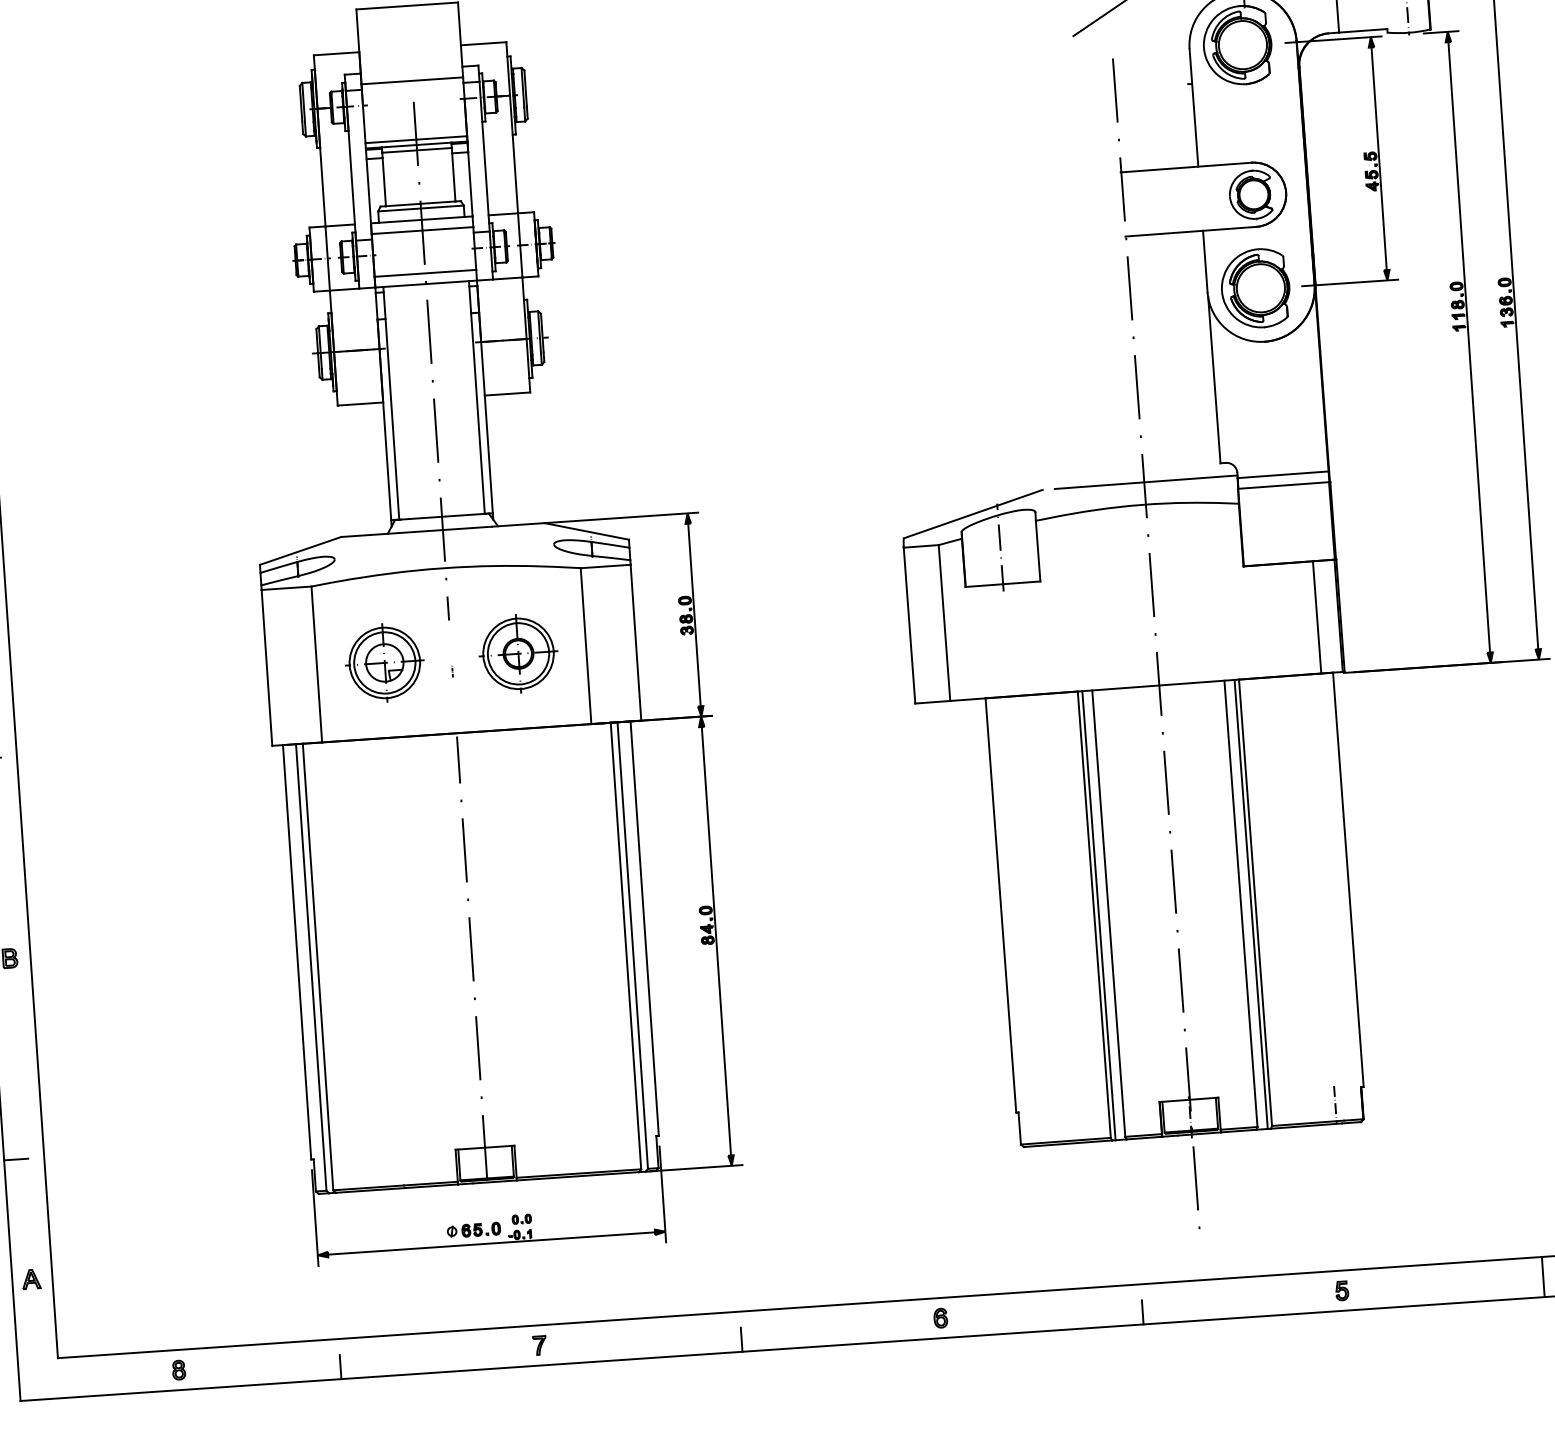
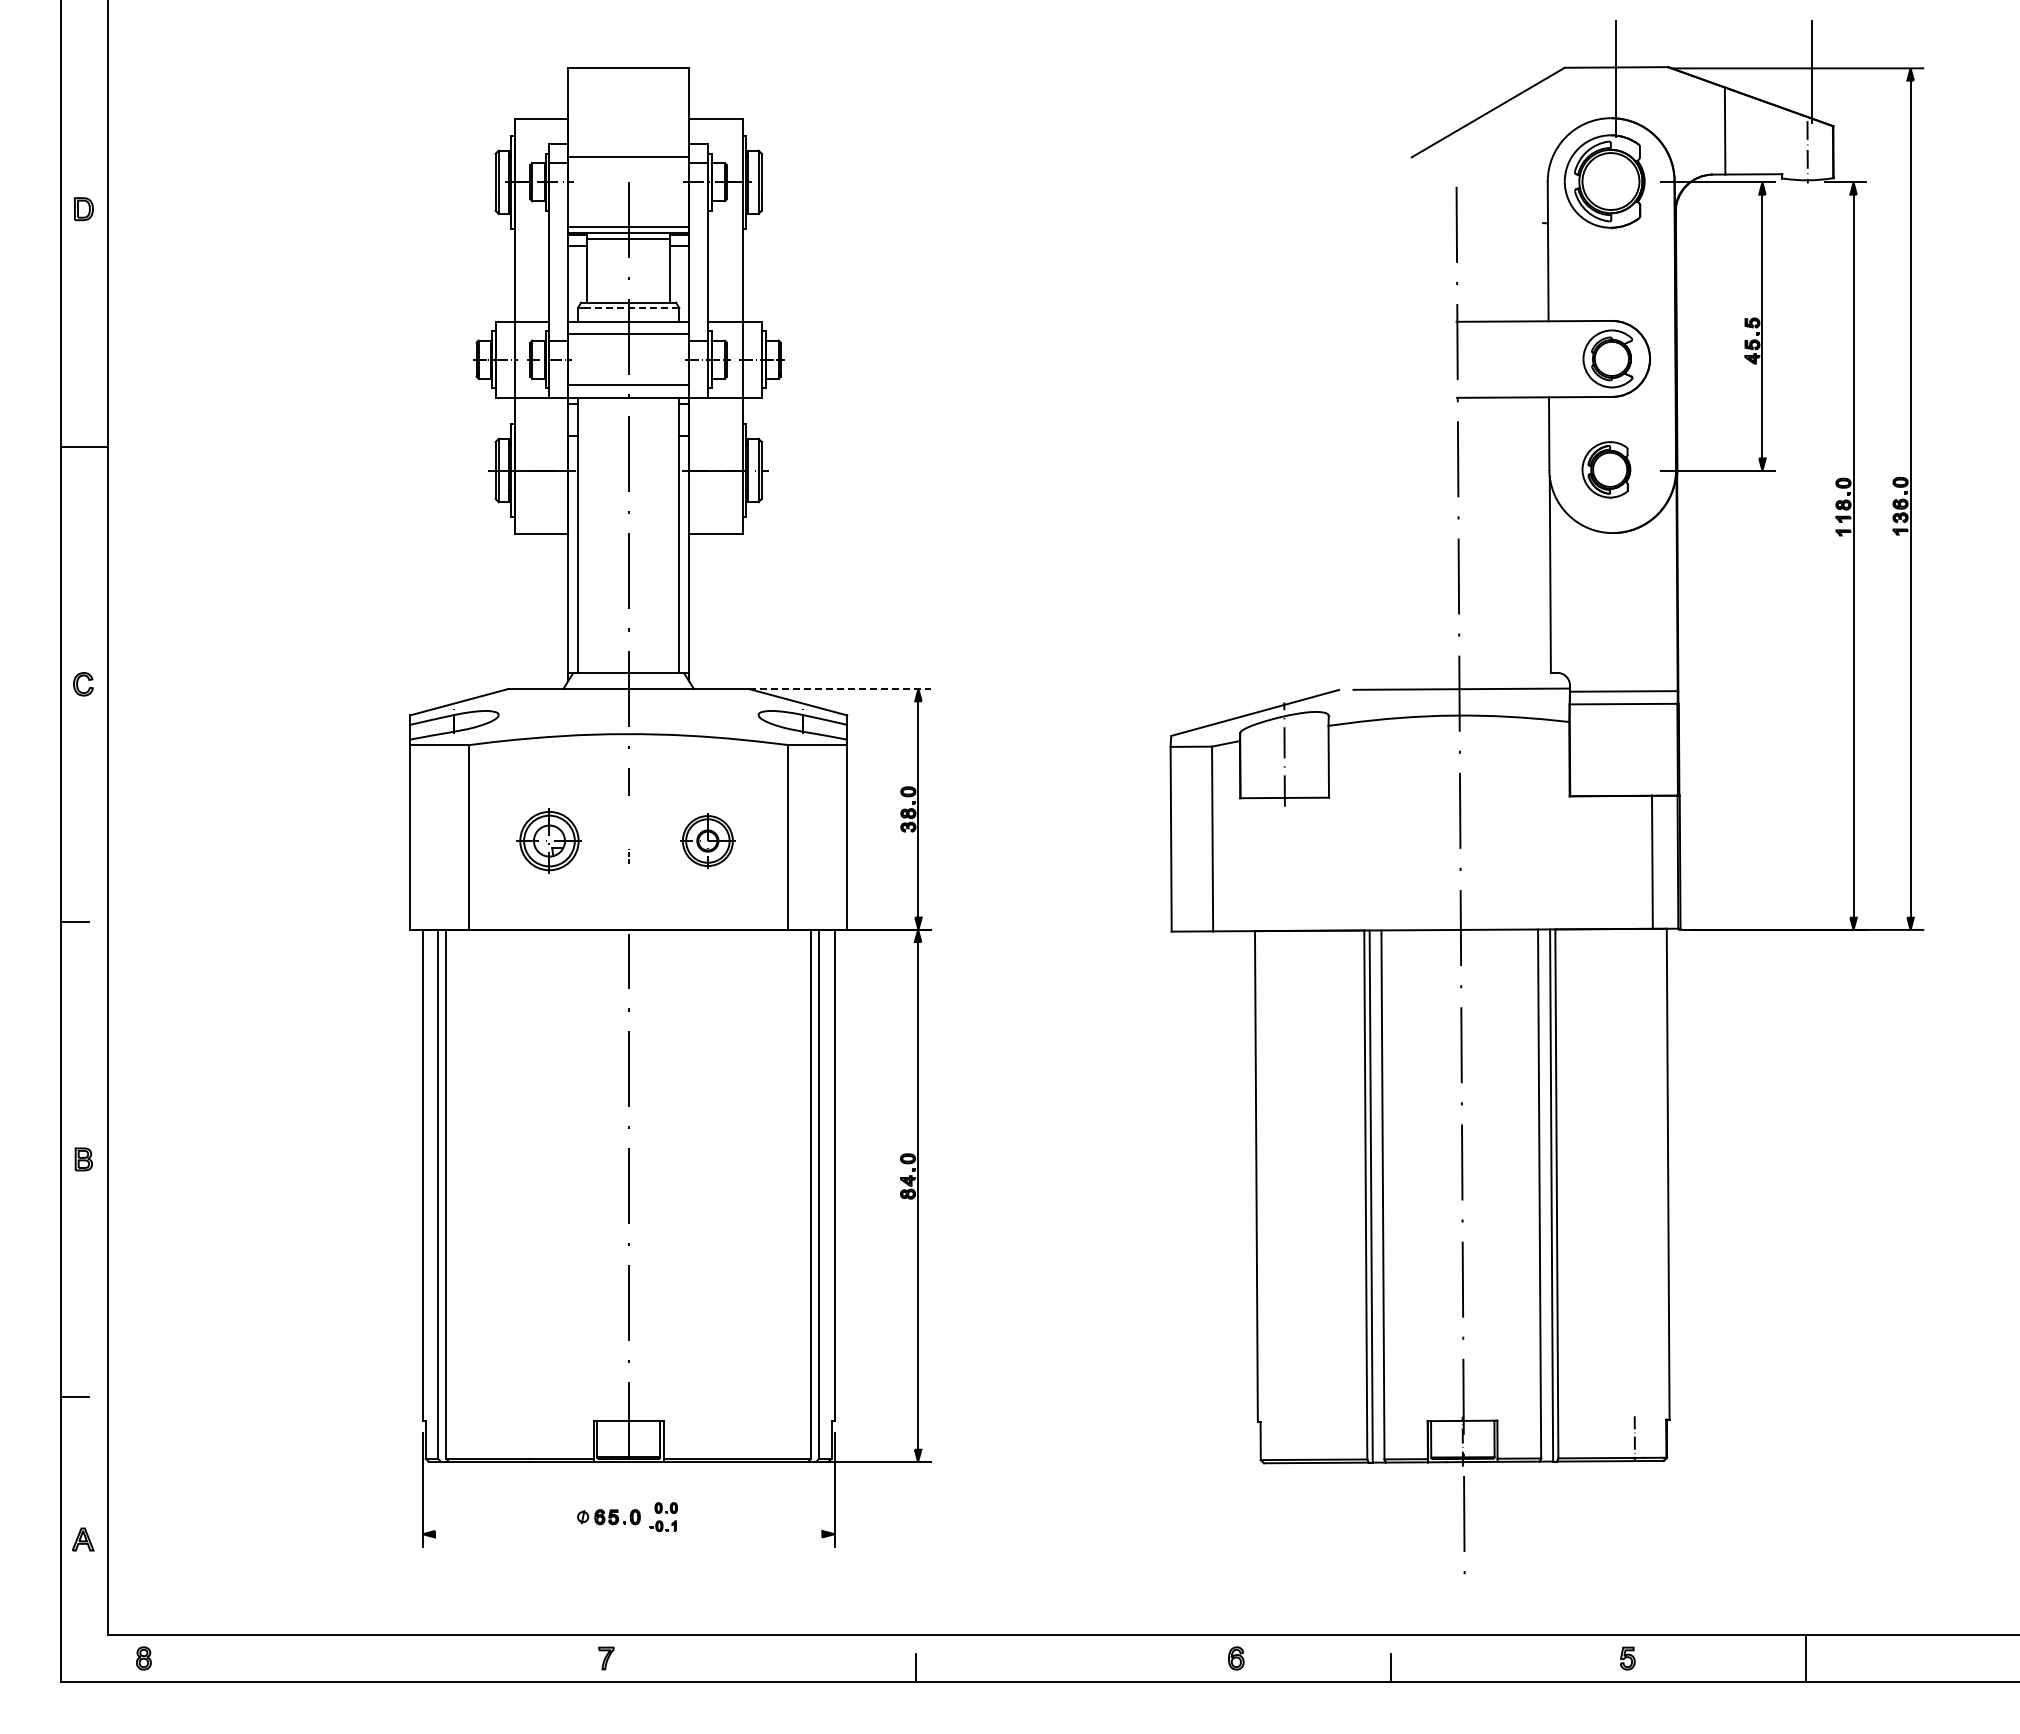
line: (423, 208) -> (631, 308), solid -> dashed
part: (1255, 288) -> (1606, 469), size x0.6
line: (621, 518) -> (840, 689), solid -> dashed
part: (518, 653) -> (707, 840), size x0.6
part: (384, 662) -> (549, 840), size x0.7
line: (491, 1243) -> (628, 1534), removed
line: (1543, 1277) -> (1806, 1658), moved
part: (940, 1318) -> (1236, 1658), moved
part: (539, 1345) -> (606, 1658), moved
line: (340, 1366) -> (440, 1667), removed
part: (178, 1370) -> (143, 1658), moved

